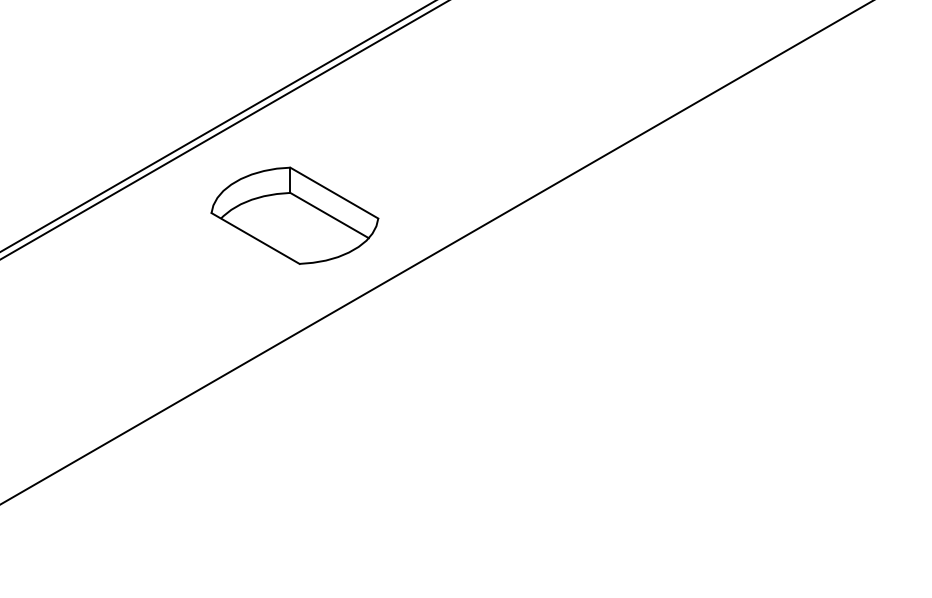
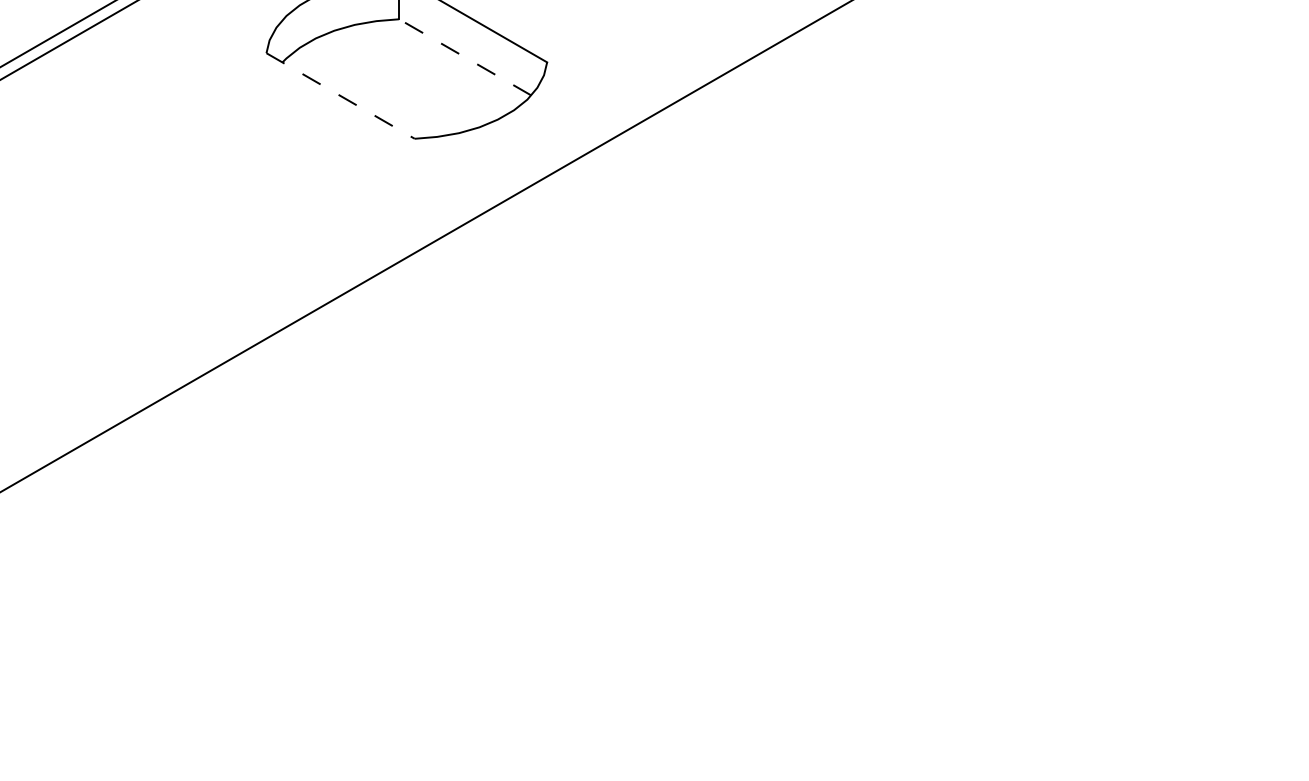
line: (329, 215) -> (465, 57), solid -> dashed
line: (255, 238) -> (340, 95), solid -> dashed

